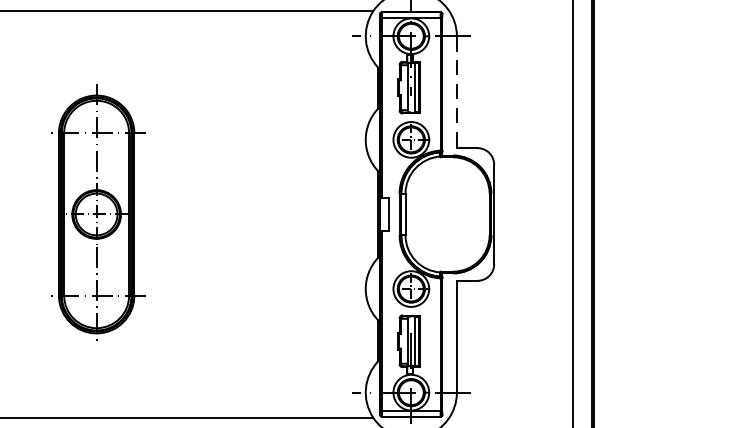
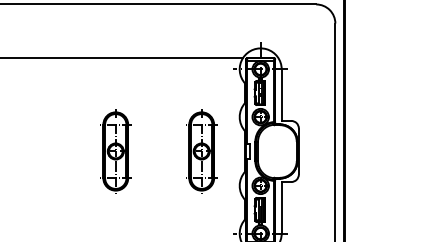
line: (456, 92) -> (281, 95), dashed -> solid
part: (96, 214) -> (115, 151), size x0.71
part: (282, 214) -> (201, 151), added

